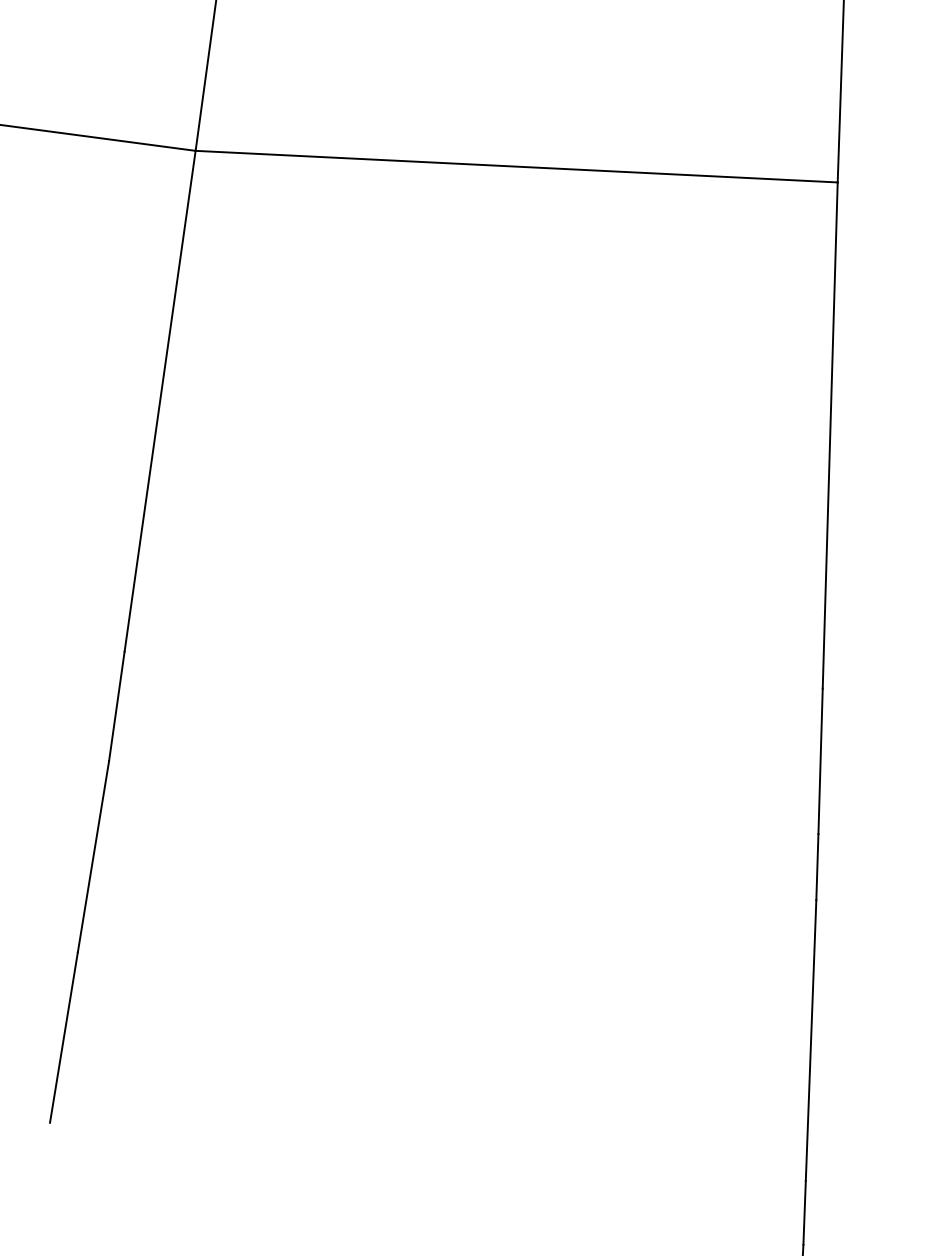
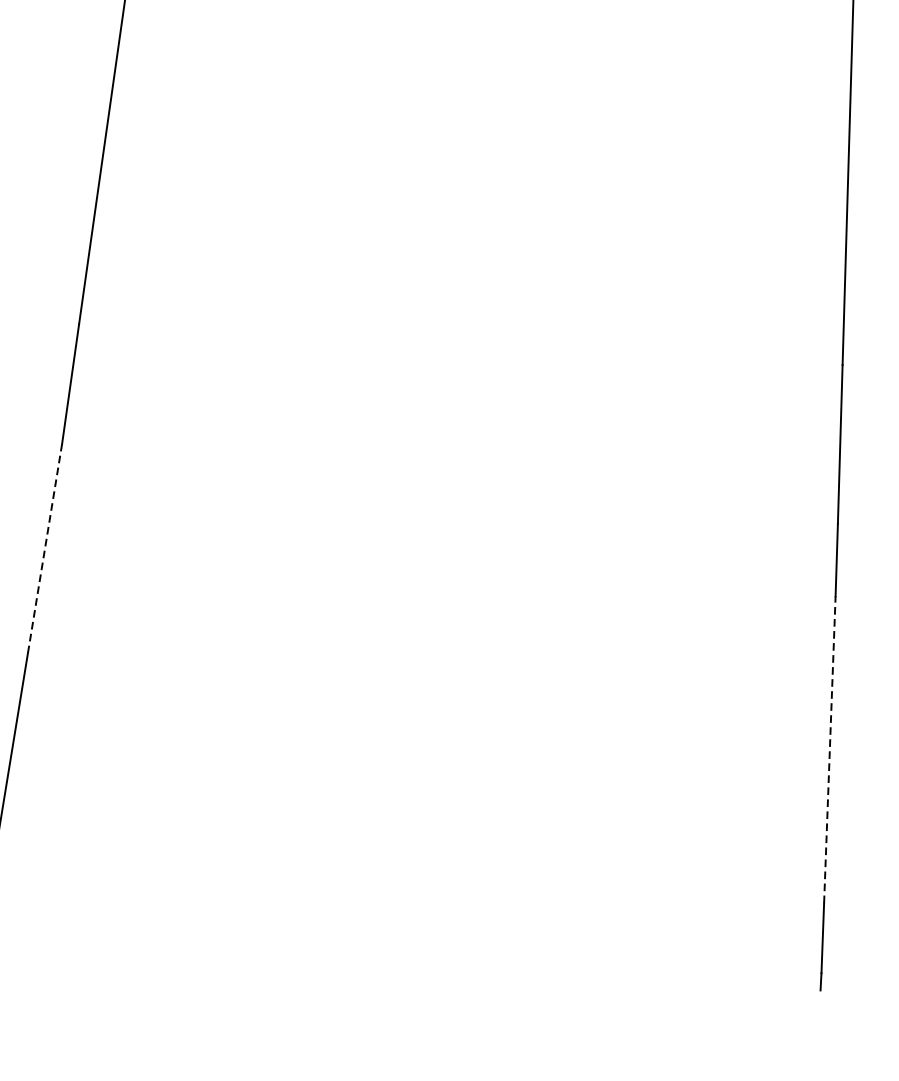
line: (93, 856) -> (45, 548), solid -> dashed
line: (811, 1039) -> (830, 748), solid -> dashed

